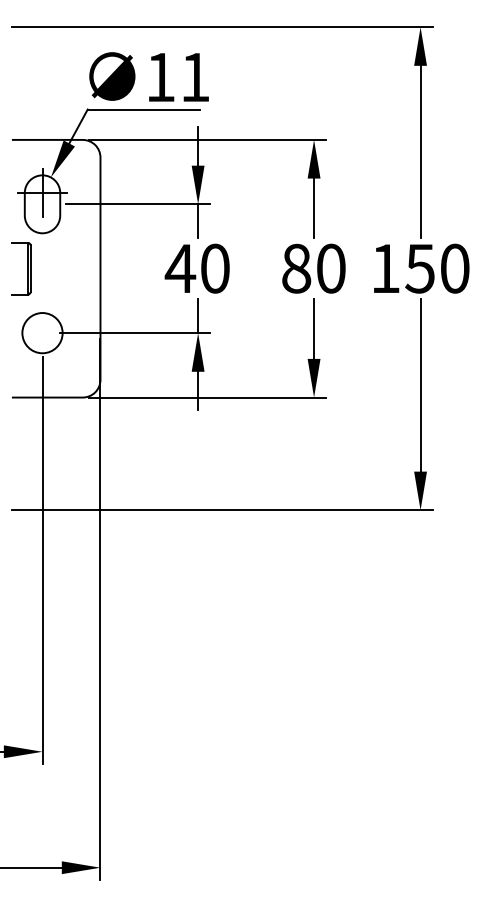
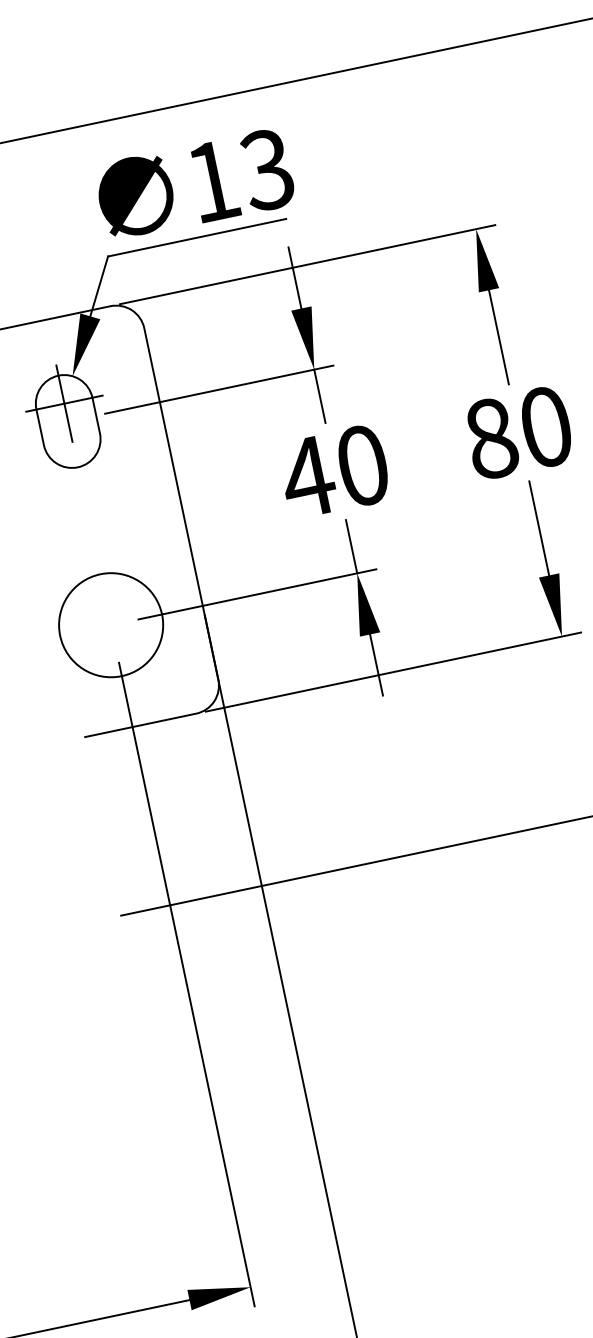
text: (194, 77) -> (266, 170), 11 -> 13
part: (21, 268) -> (56, 529), removed
circle: (42, 333) -> (111, 625), size x1.6

